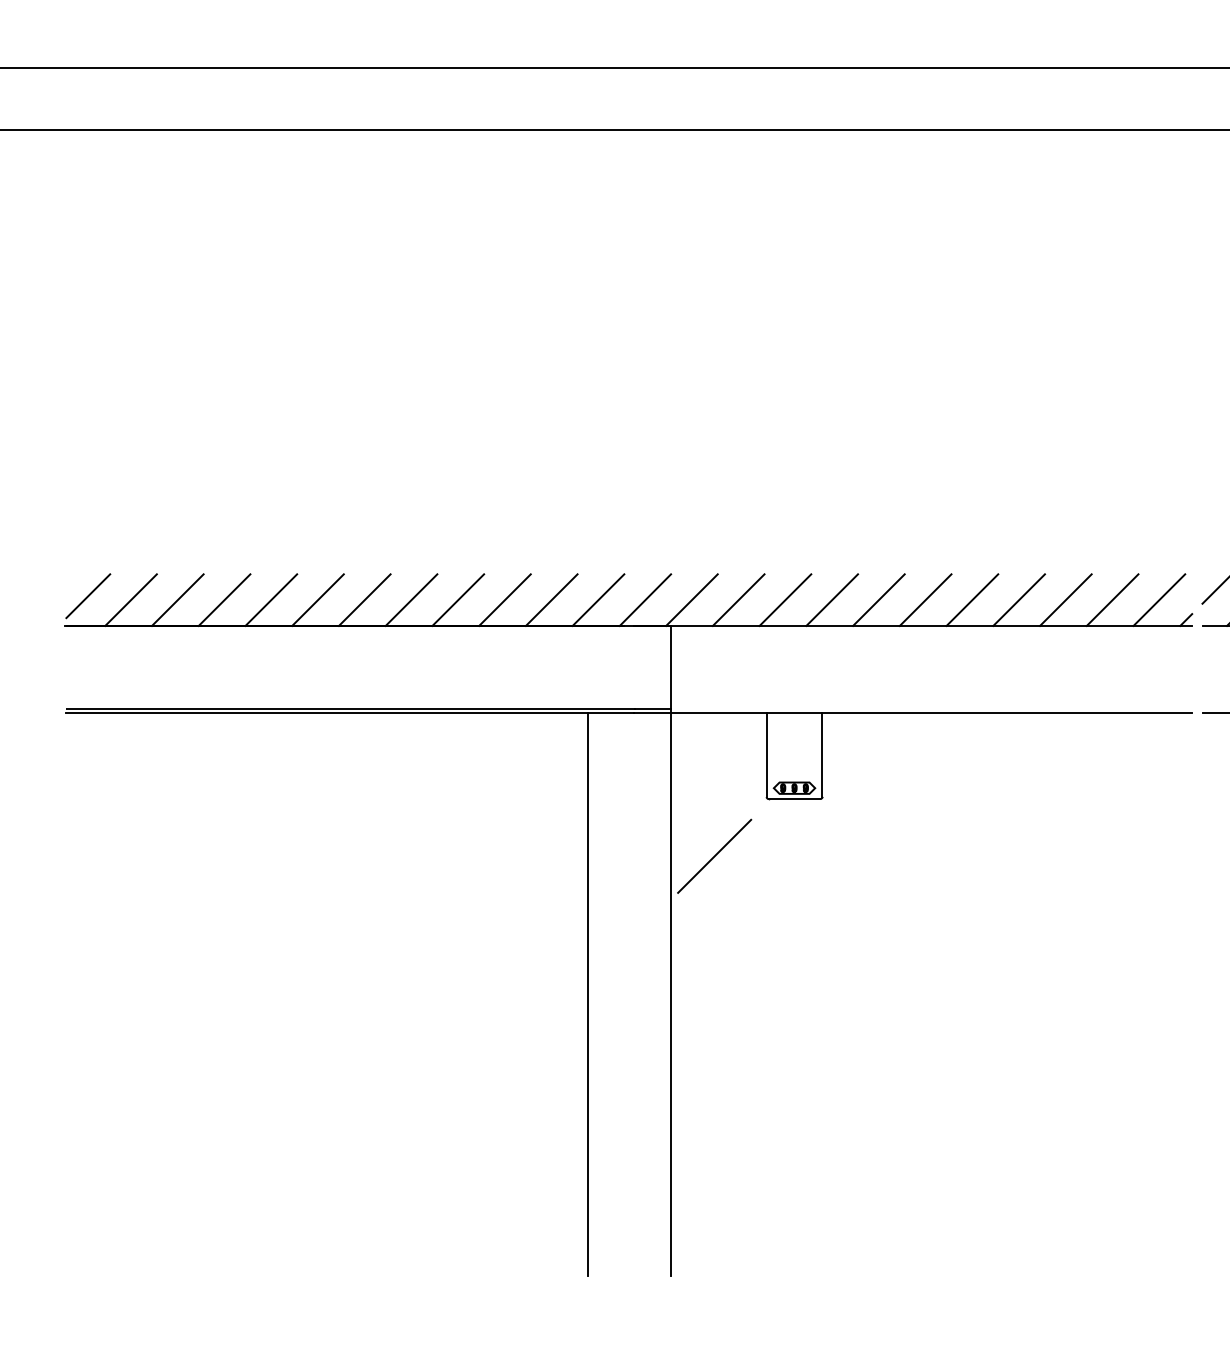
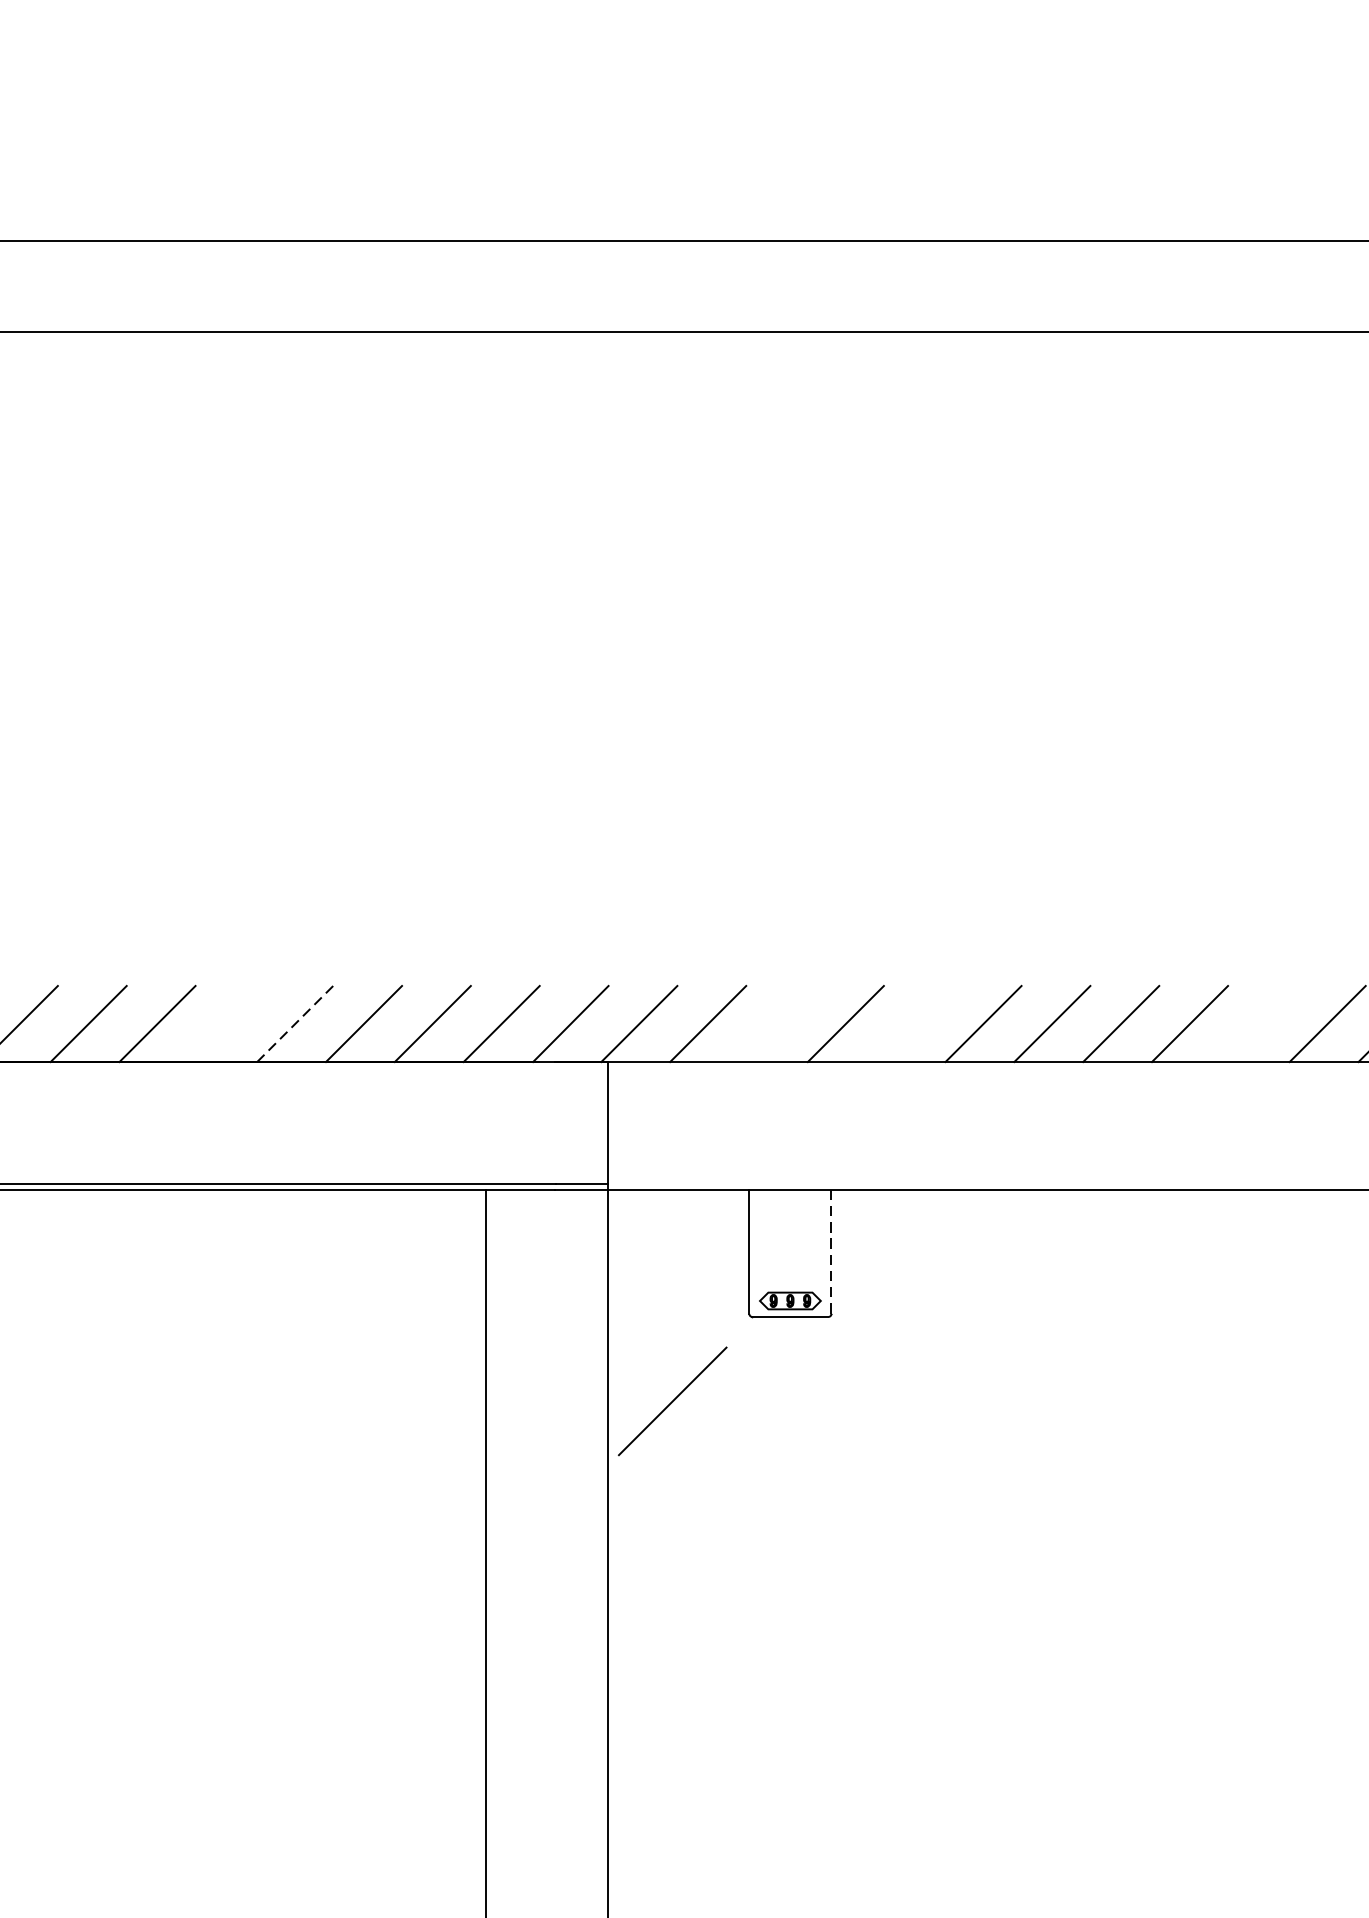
line: (411, 599) -> (226, 1023), removed
line: (785, 599) -> (777, 1023), removed
line: (878, 599) -> (914, 1023), removed
line: (1112, 599) -> (1258, 1023), removed
line: (458, 600) -> (295, 1024), solid -> dashed
line: (822, 755) -> (831, 1252), solid -> dashed

